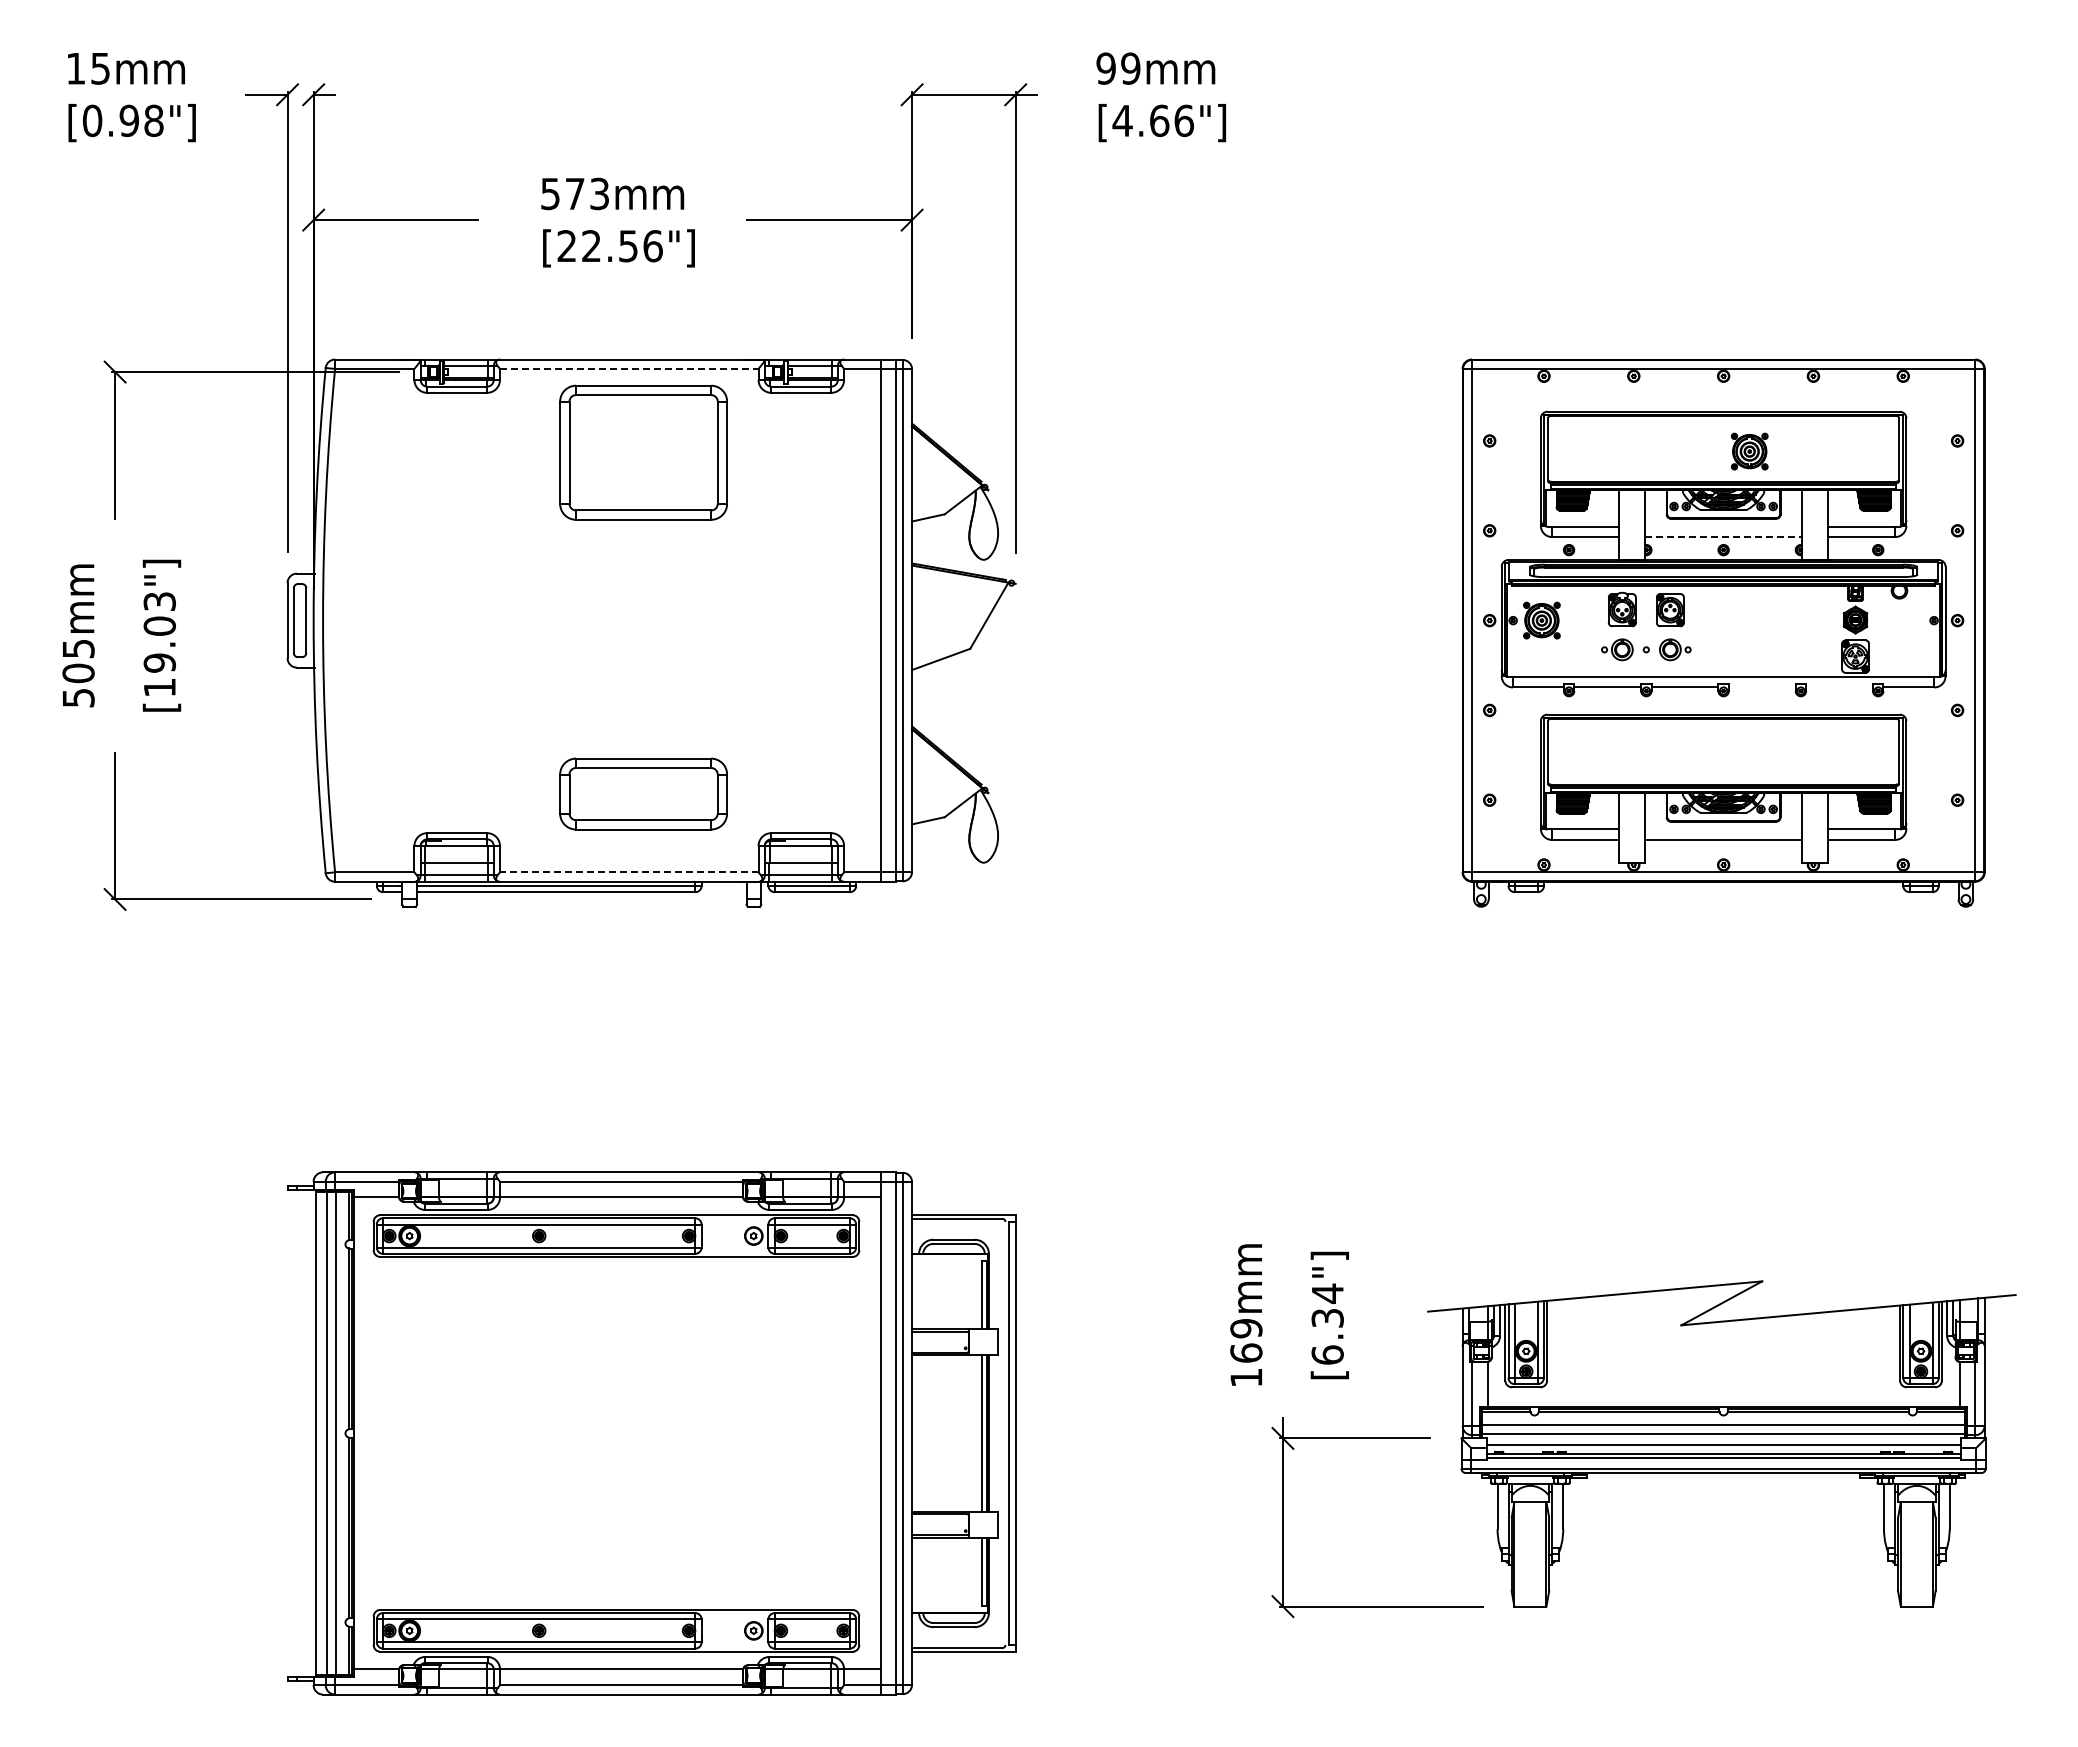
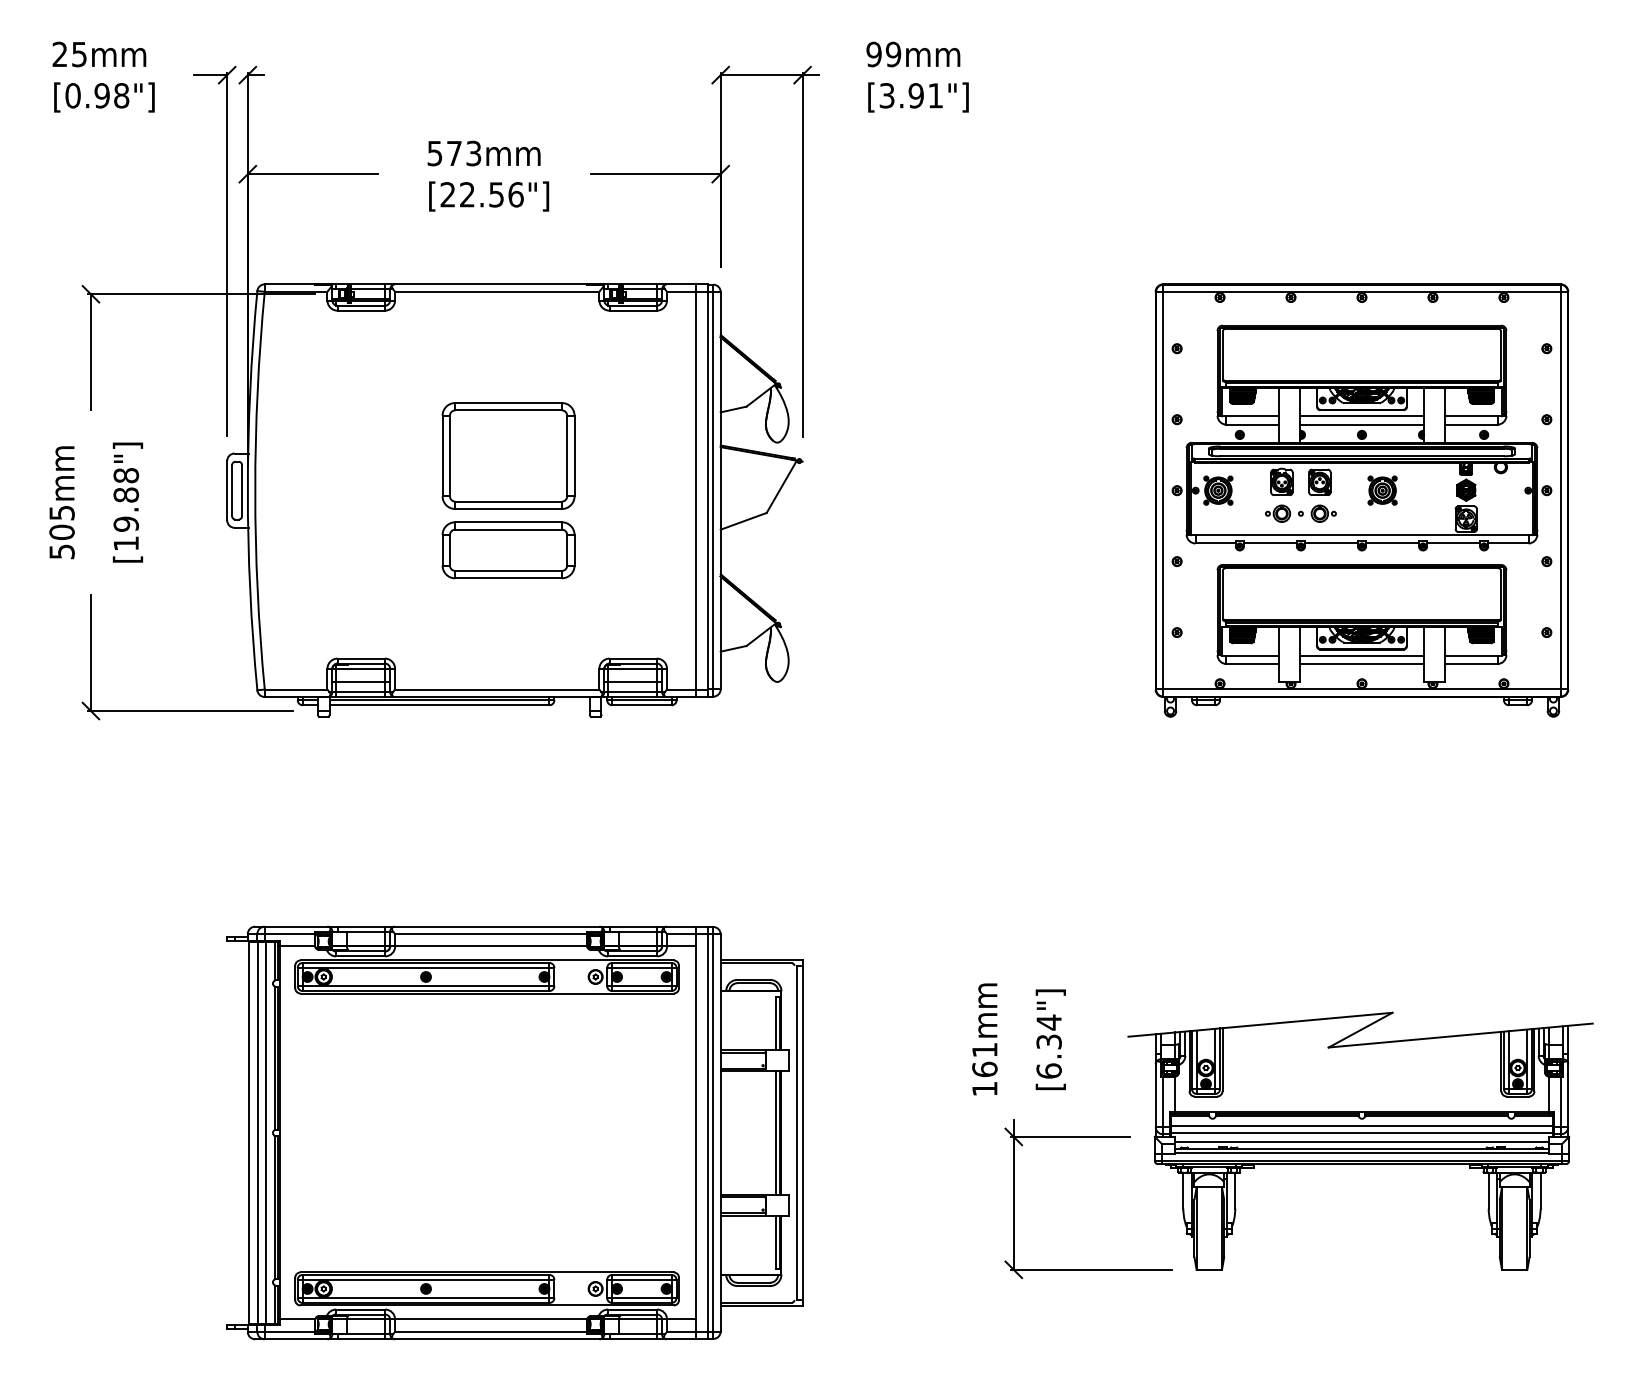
text: (75, 68) -> (59, 54), 15mm -> 25mm
text: (1153, 120) -> (911, 95), [4.66"] -> [3.91"]
line: (629, 368) -> (497, 291), dashed -> solid
part: (1749, 451) -> (1382, 490), moved
part: (643, 452) -> (508, 455), moved
line: (1723, 526) -> (1361, 416), added
line: (1724, 537) -> (1362, 424), dashed -> solid
text: (159, 613) -> (126, 485), [19.03"] -> [19.88"]
line: (1761, 687) -> (1391, 543), added
line: (1839, 687) -> (1453, 543), added
part: (643, 793) -> (508, 549), moved
line: (1723, 829) -> (1361, 655), added
line: (628, 872) -> (496, 689), dashed -> solid
text: (1246, 1328) -> (984, 1050), 169mm -> 161mm

